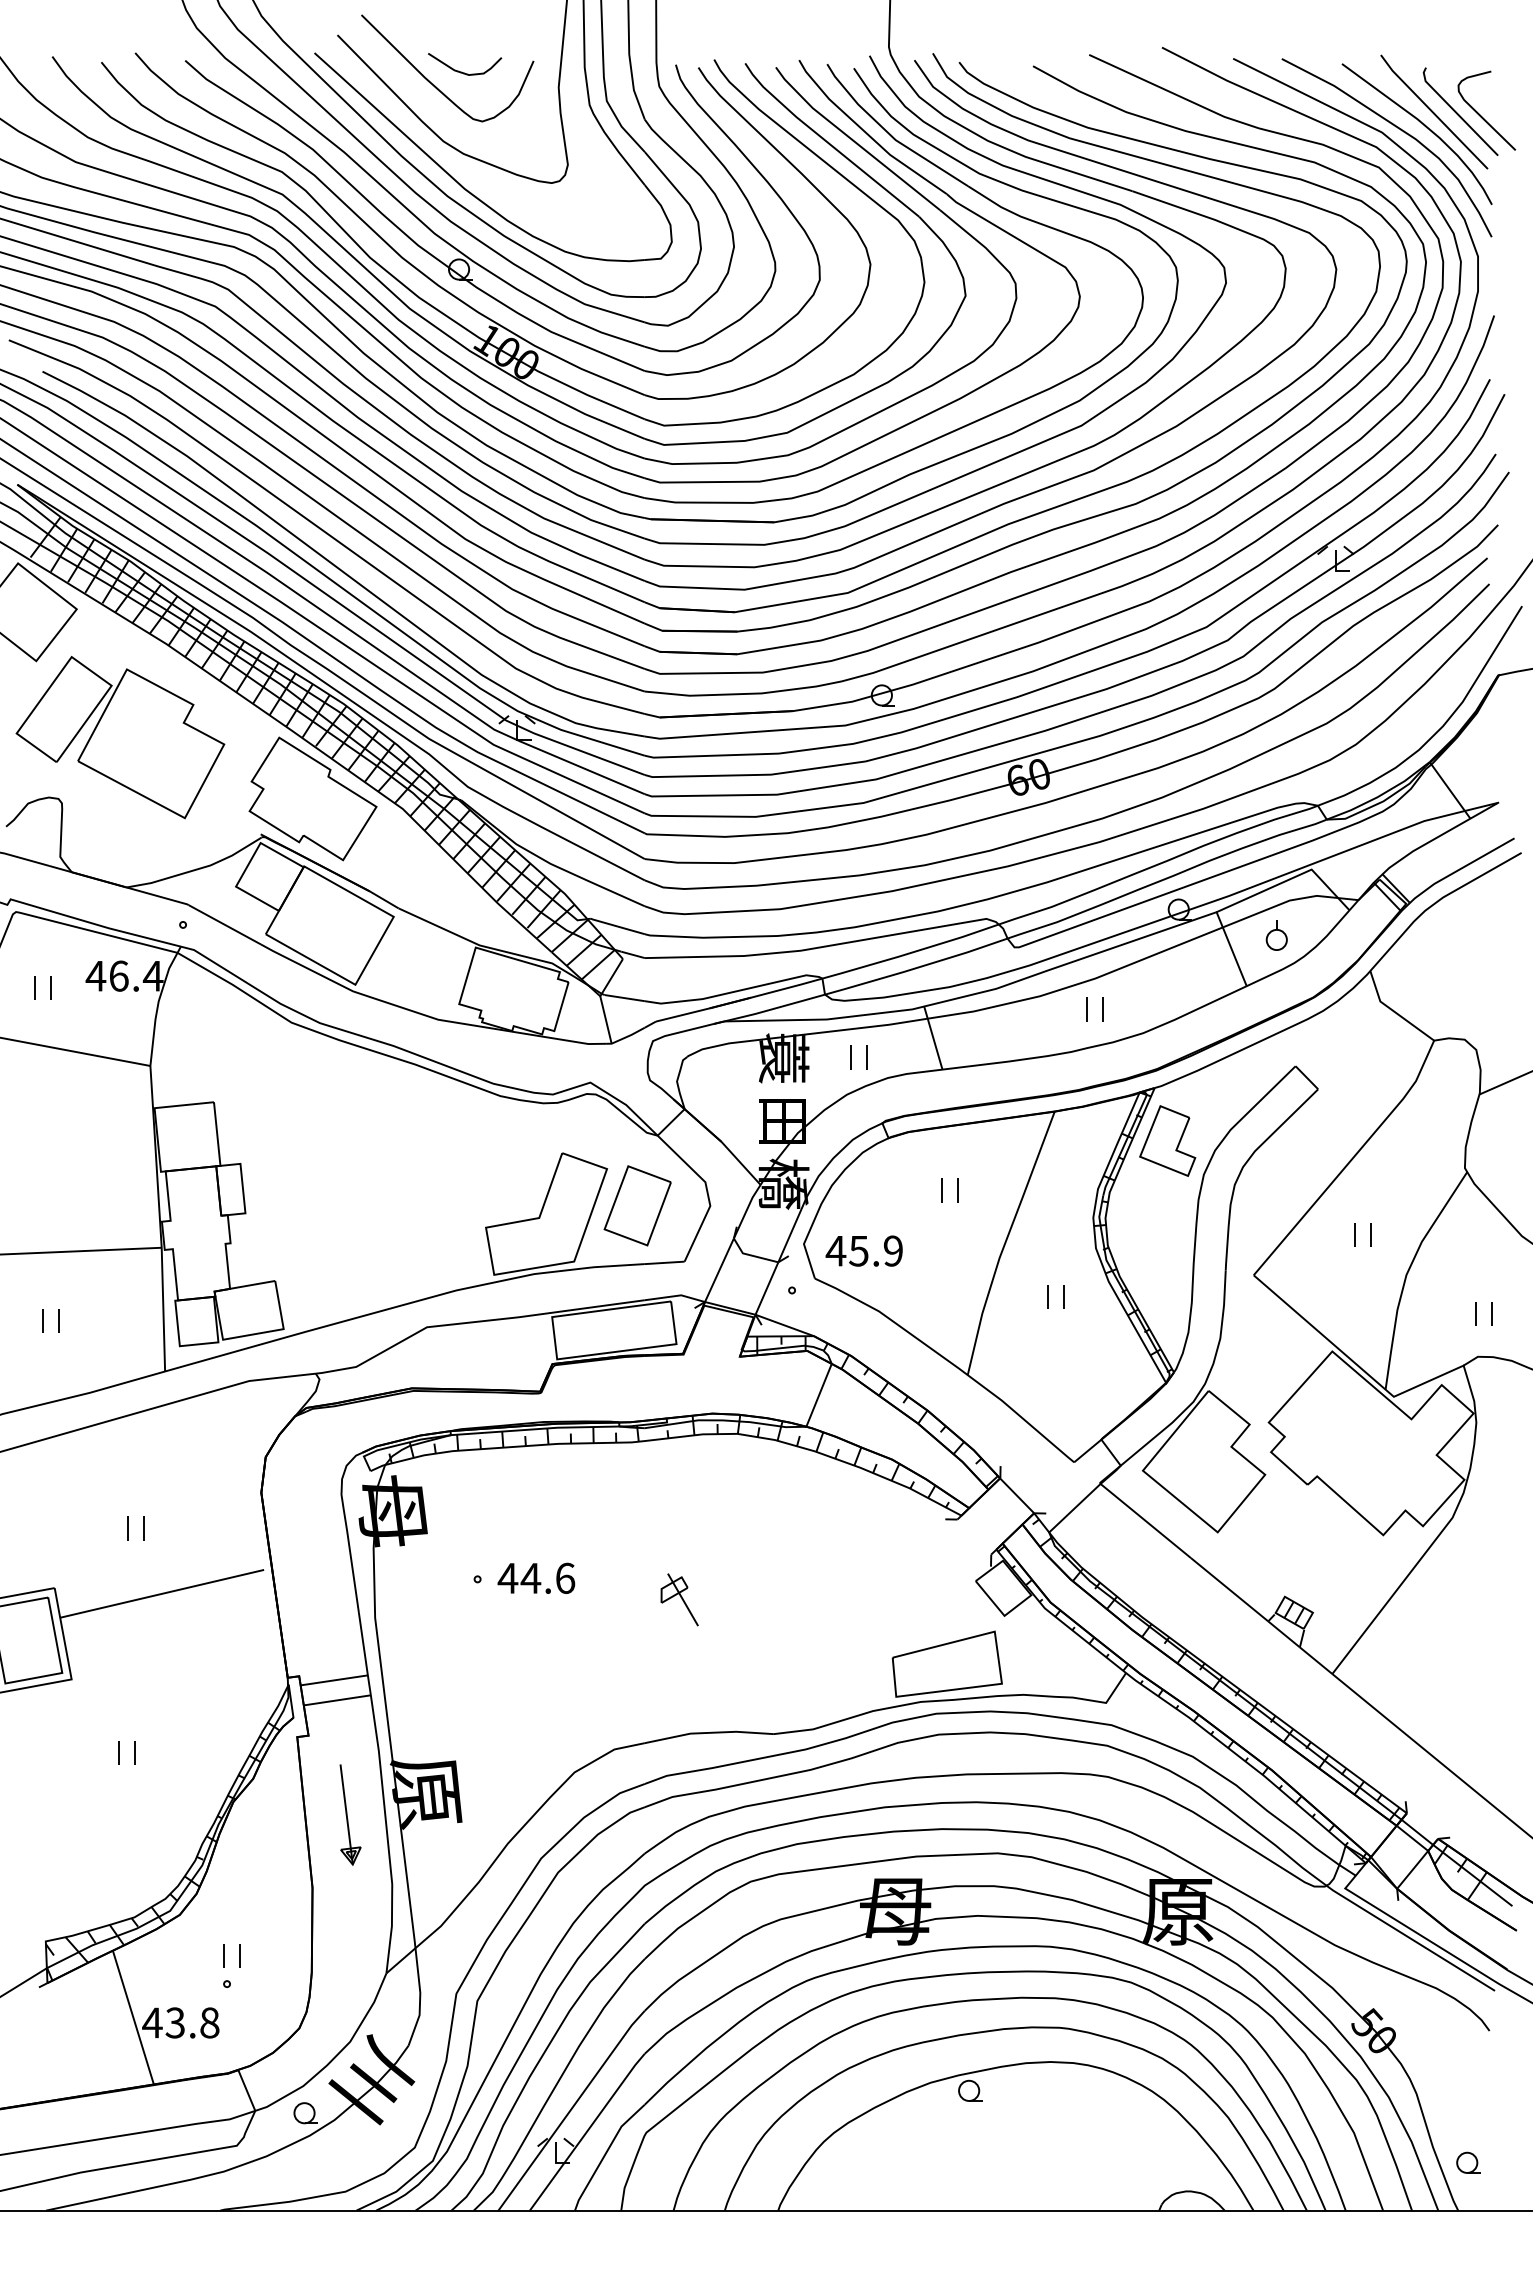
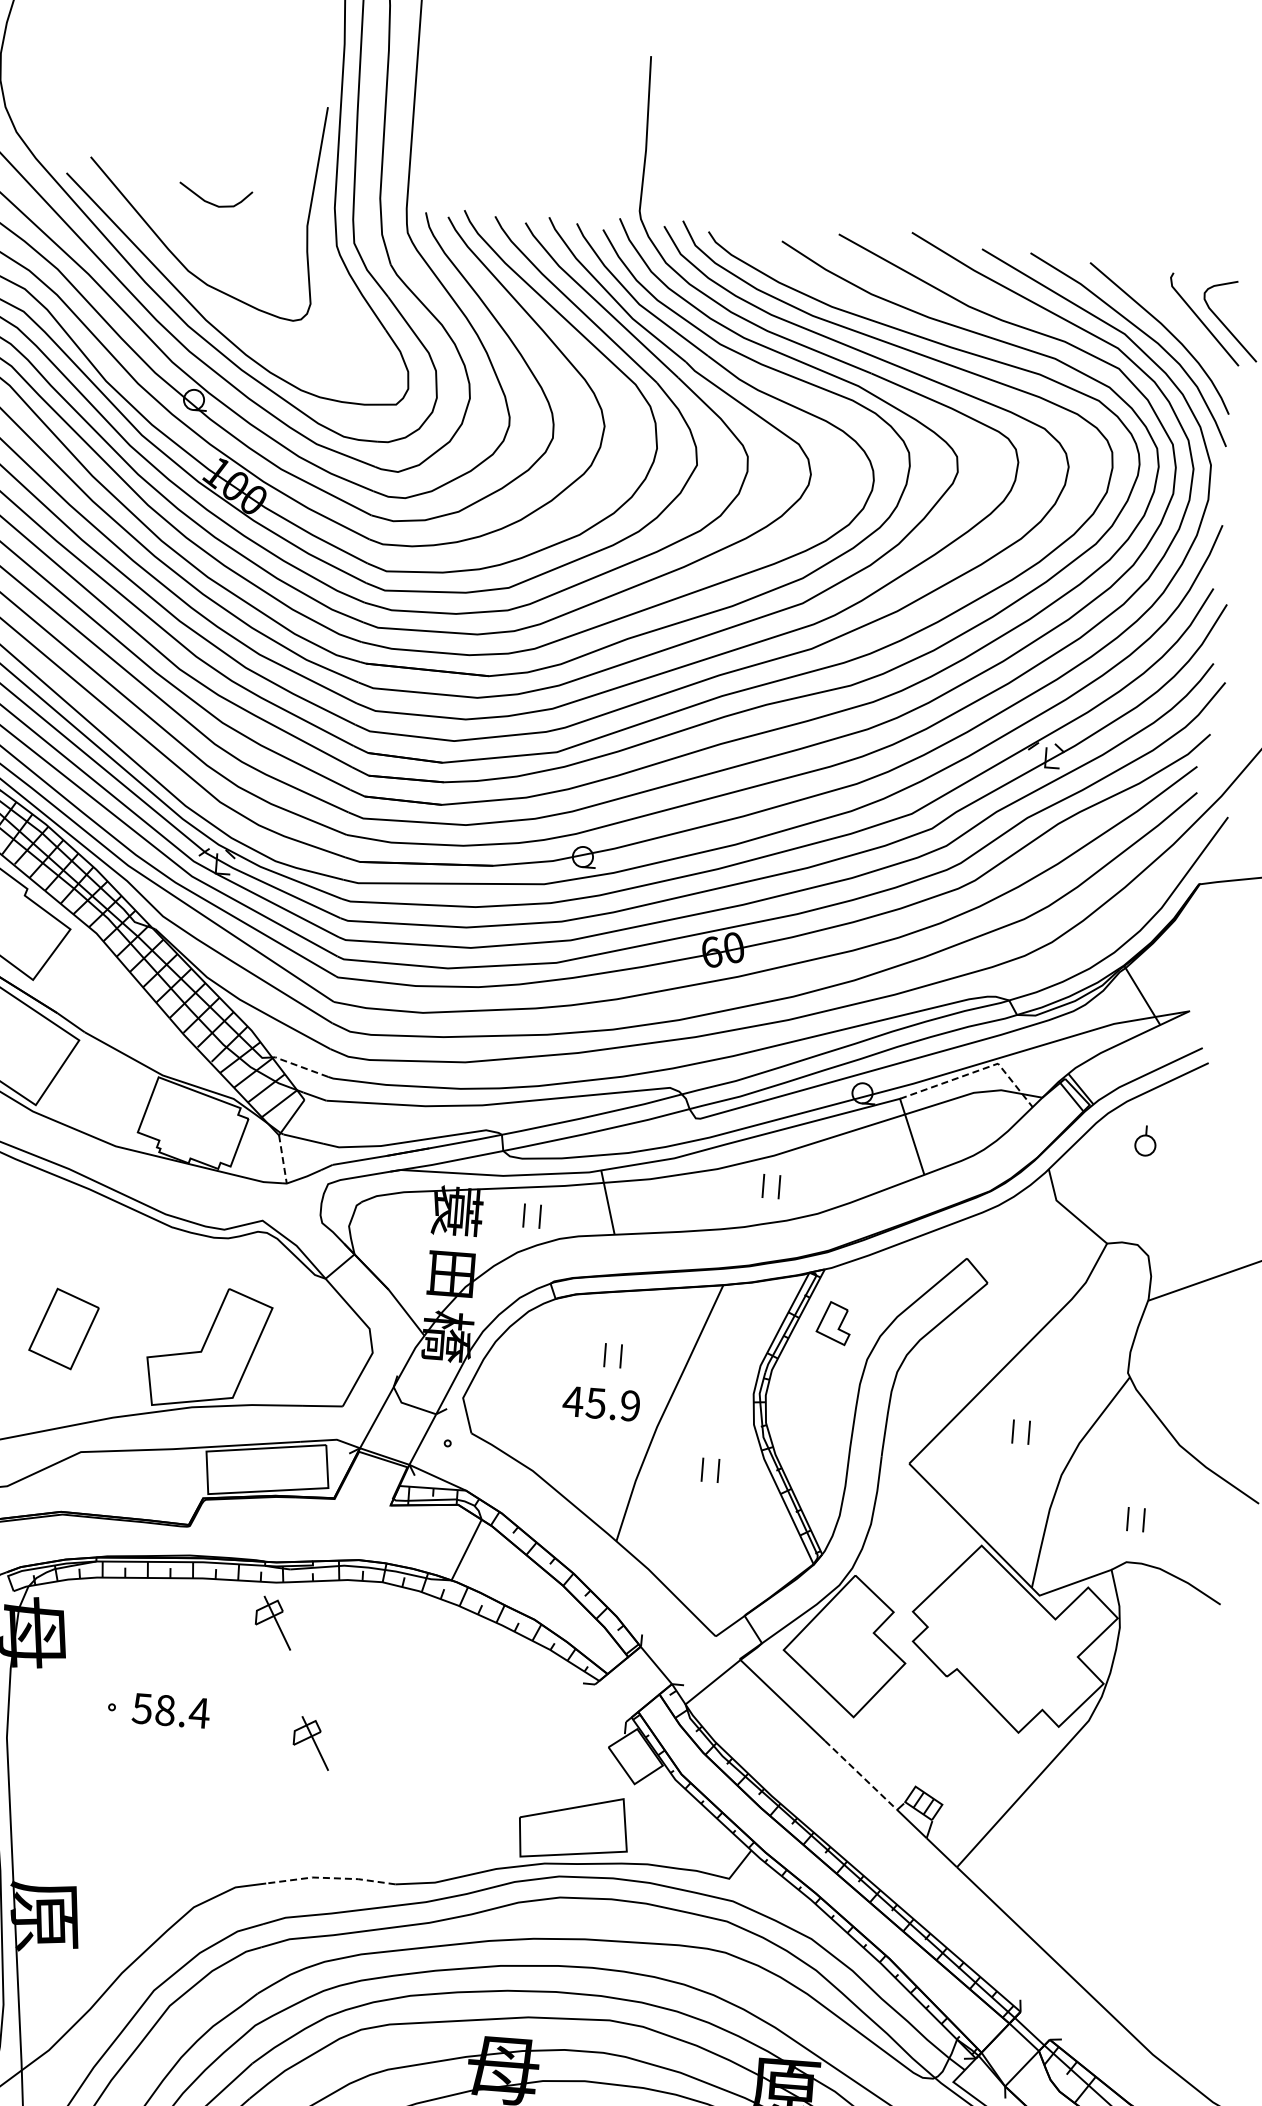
curve: (434, 84) -> (183, 213), removed
line: (1433, 111) -> (1177, 317), removed
line: (1290, 878) -> (976, 1070), solid -> dashed
line: (616, 926) -> (300, 1067), solid -> dashed
part: (1276, 935) -> (1145, 1141), moved
line: (606, 1020) -> (283, 1160), solid -> dashed
part: (1167, 1140) -> (833, 1322), size x0.6
part: (637, 1205) -> (63, 1328), moved
text: (863, 1250) -> (600, 1403), moved
part: (632, 1482) -> (273, 1622), added
text: (536, 1577) -> (170, 1709), 44.6 -> 58.4
line: (1229, 1589) -> (860, 1775), solid -> dashed
line: (708, 1732) -> (330, 1877), solid -> dashed

